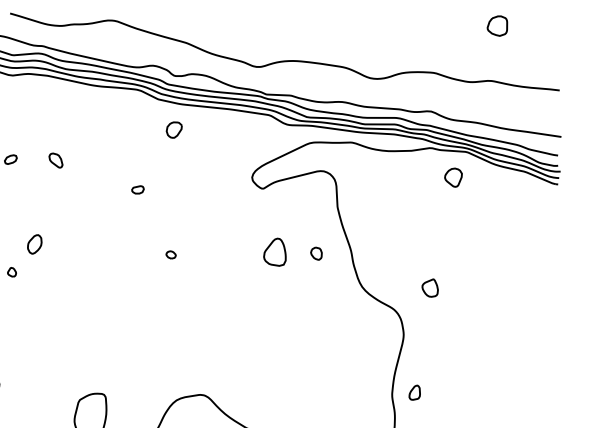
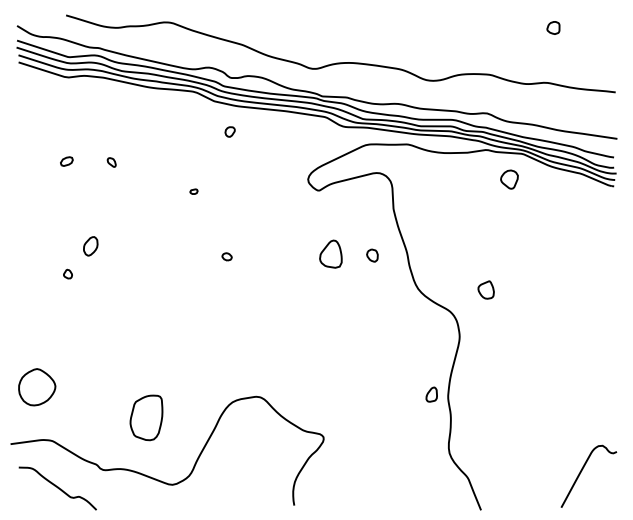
part: (497, 25) -> (553, 27), size x0.62
part: (173, 129) -> (229, 131), size x0.62
part: (55, 160) -> (111, 162), size x0.62
part: (137, 189) -> (193, 191), size x0.62
part: (414, 392) -> (431, 394), moved

